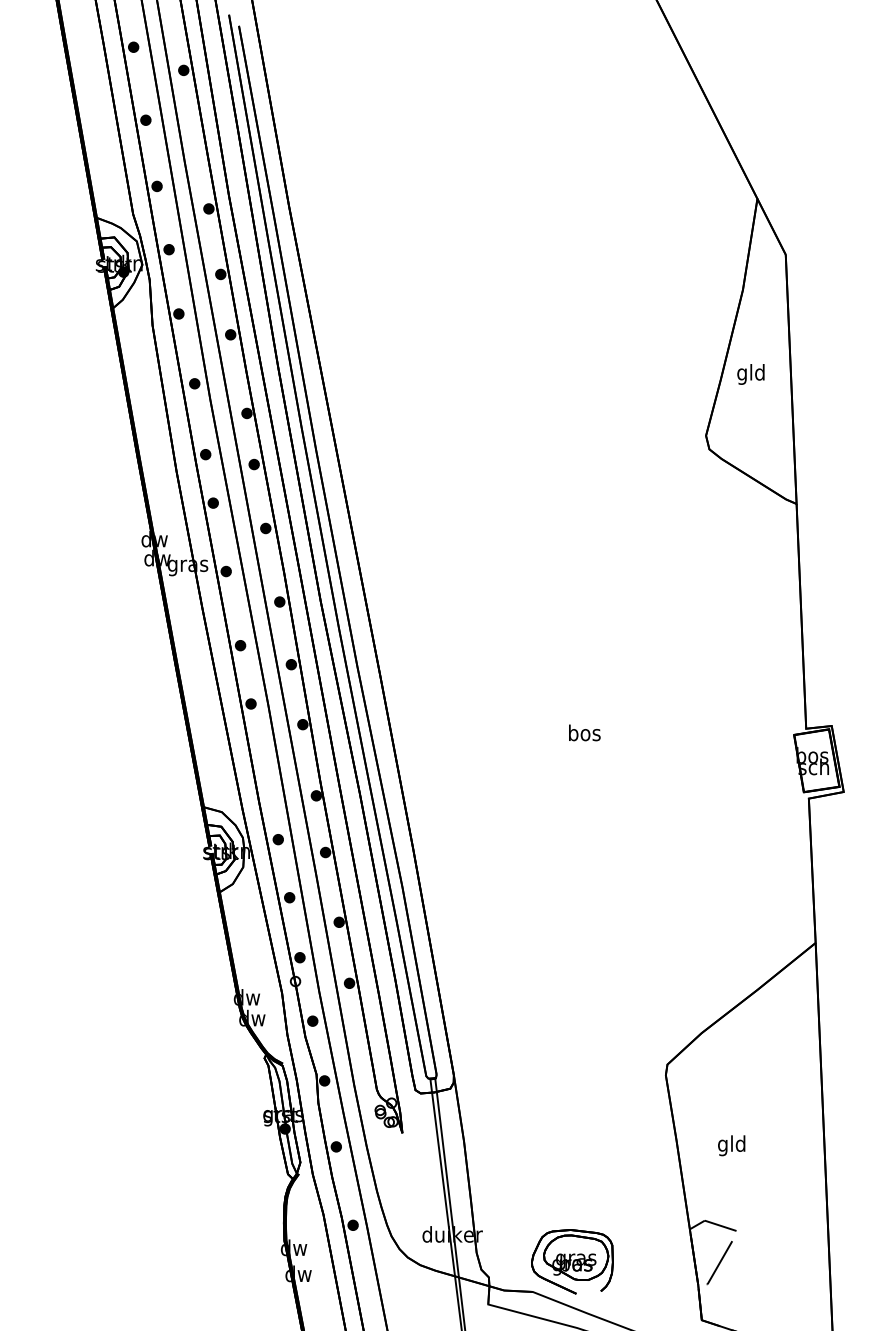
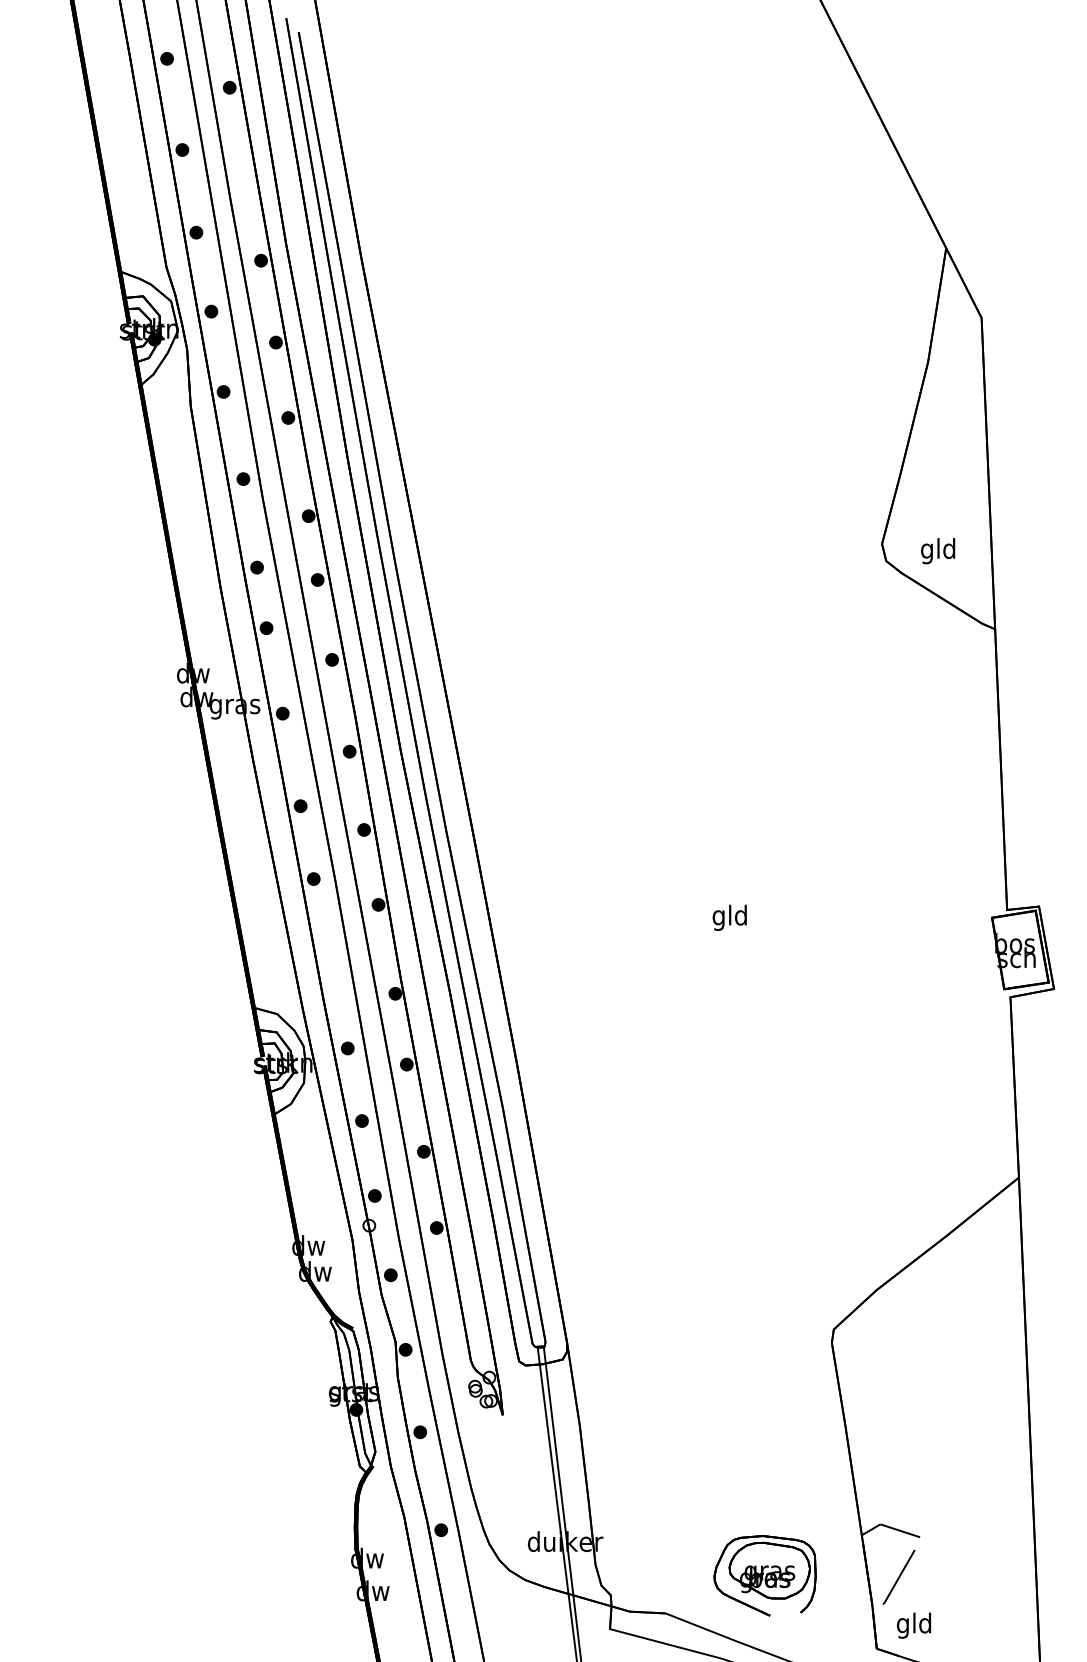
text: (750, 374) -> (937, 551), moved
text: (584, 734) -> (730, 917), bos -> gld
text: (731, 1145) -> (913, 1625), moved
part: (572, 1261) -> (765, 1575), moved

